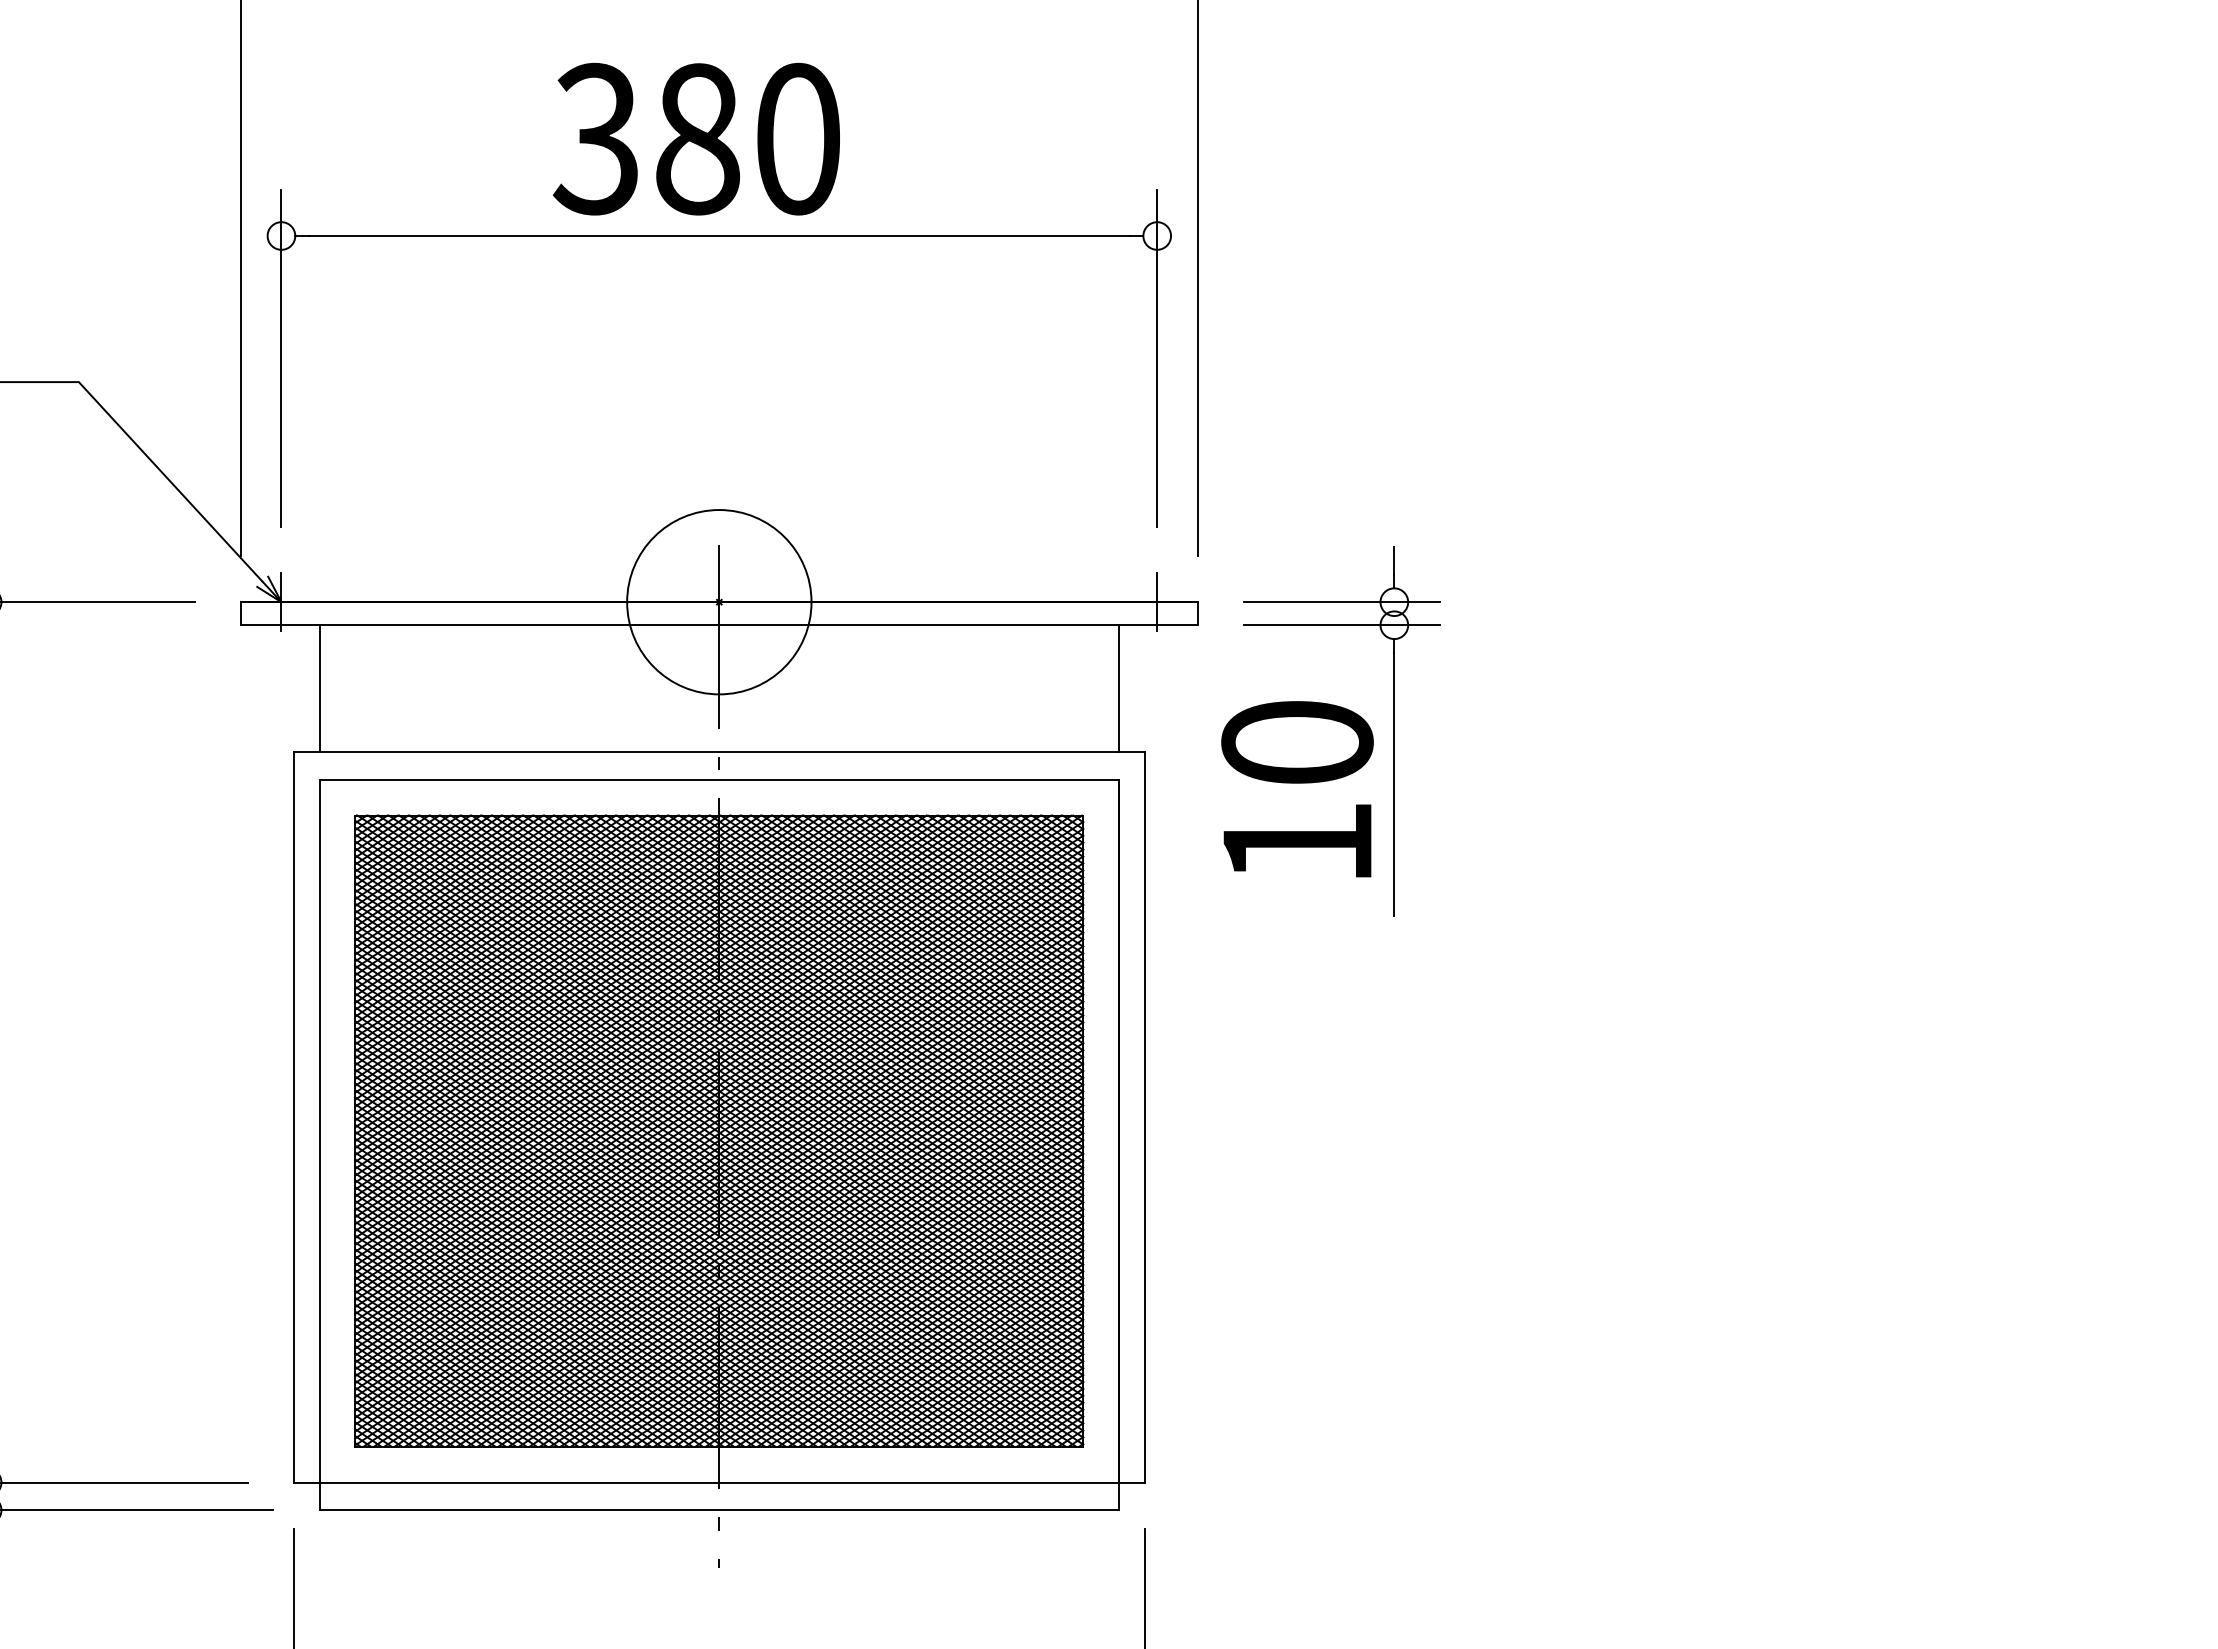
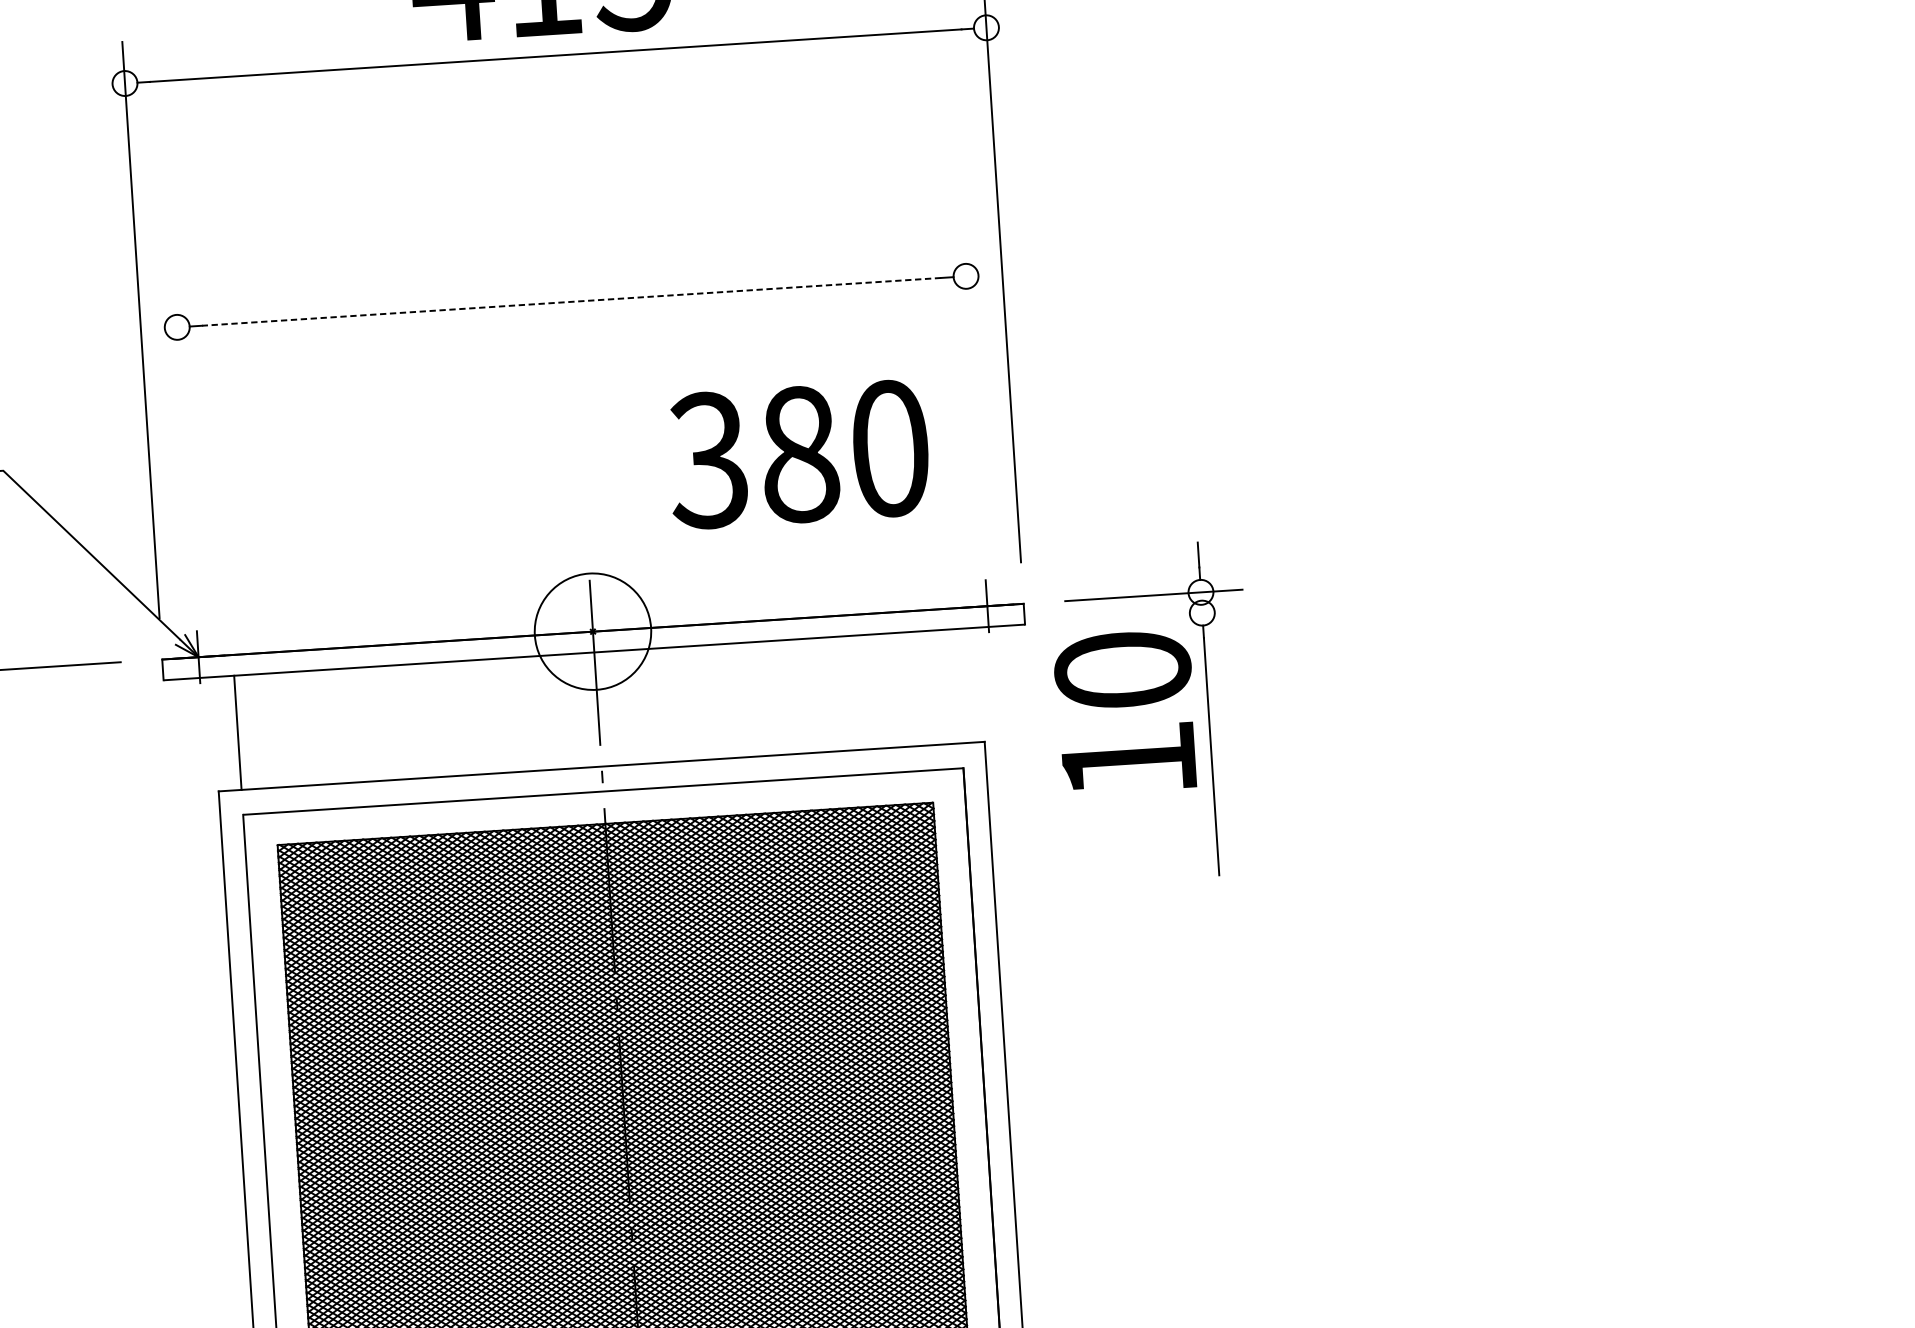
text: (695, 138) -> (797, 454), moved
line: (718, 236) -> (570, 302), solid -> dashed
line: (281, 358) -> (184, 437), removed
line: (1157, 358) -> (973, 386), removed
circle: (719, 602) -> (593, 631), size x0.7
line: (1341, 625) -> (1154, 616), removed
line: (1119, 688) -> (958, 686), removed
text: (1297, 789) -> (1125, 712), moved

